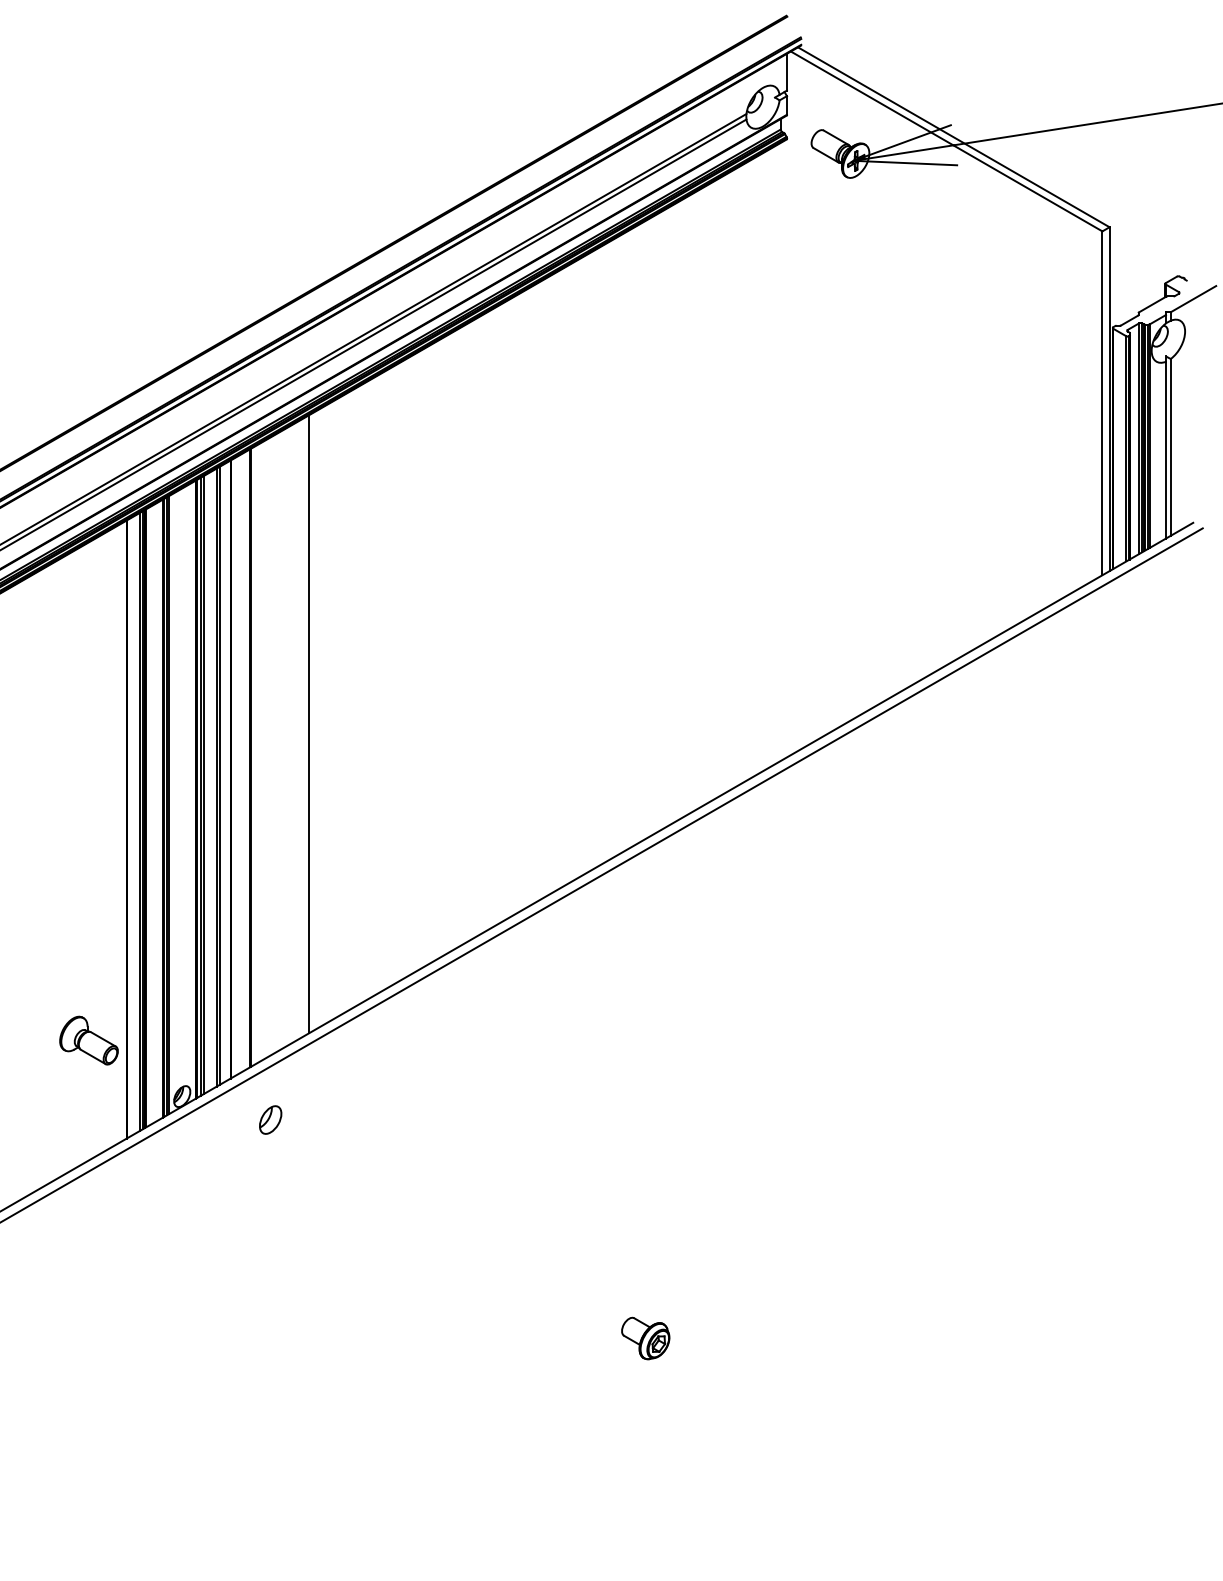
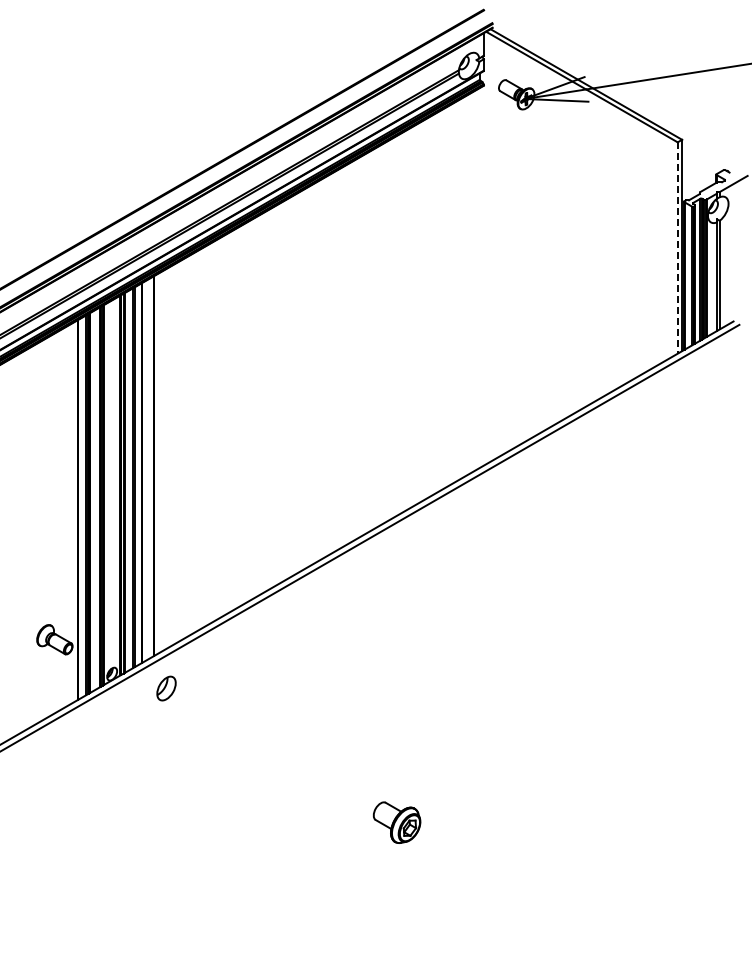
line: (1102, 404) -> (677, 248), solid -> dashed
line: (309, 724) -> (190, 445), removed
part: (270, 1119) -> (166, 688), size x1.4
part: (644, 1337) -> (396, 822), size x1.6

